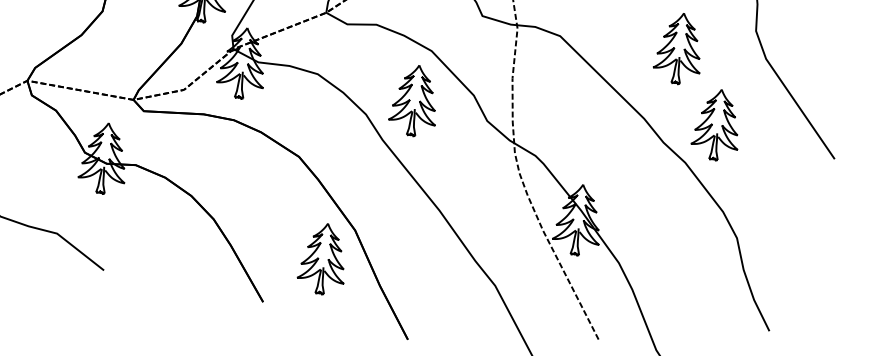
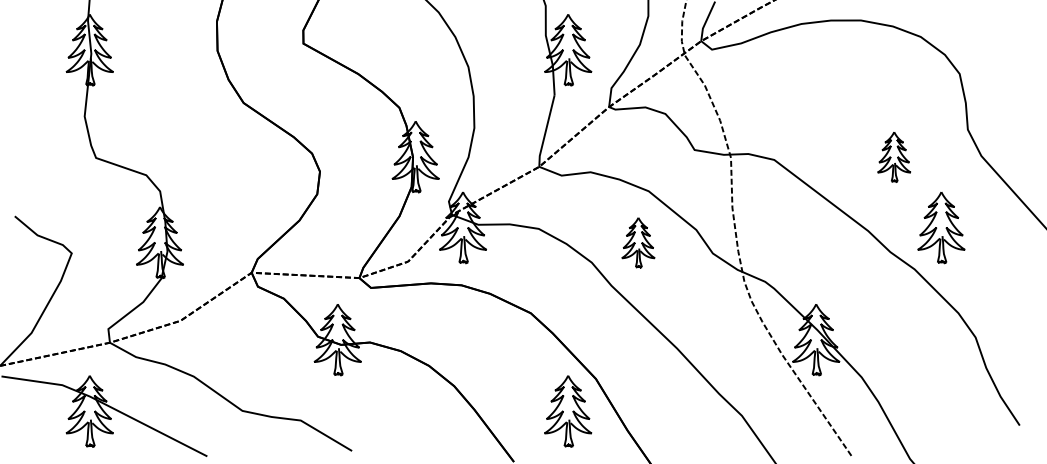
part: (679, 49) -> (894, 157), size x0.7
part: (414, 100) -> (638, 242), size x0.7

